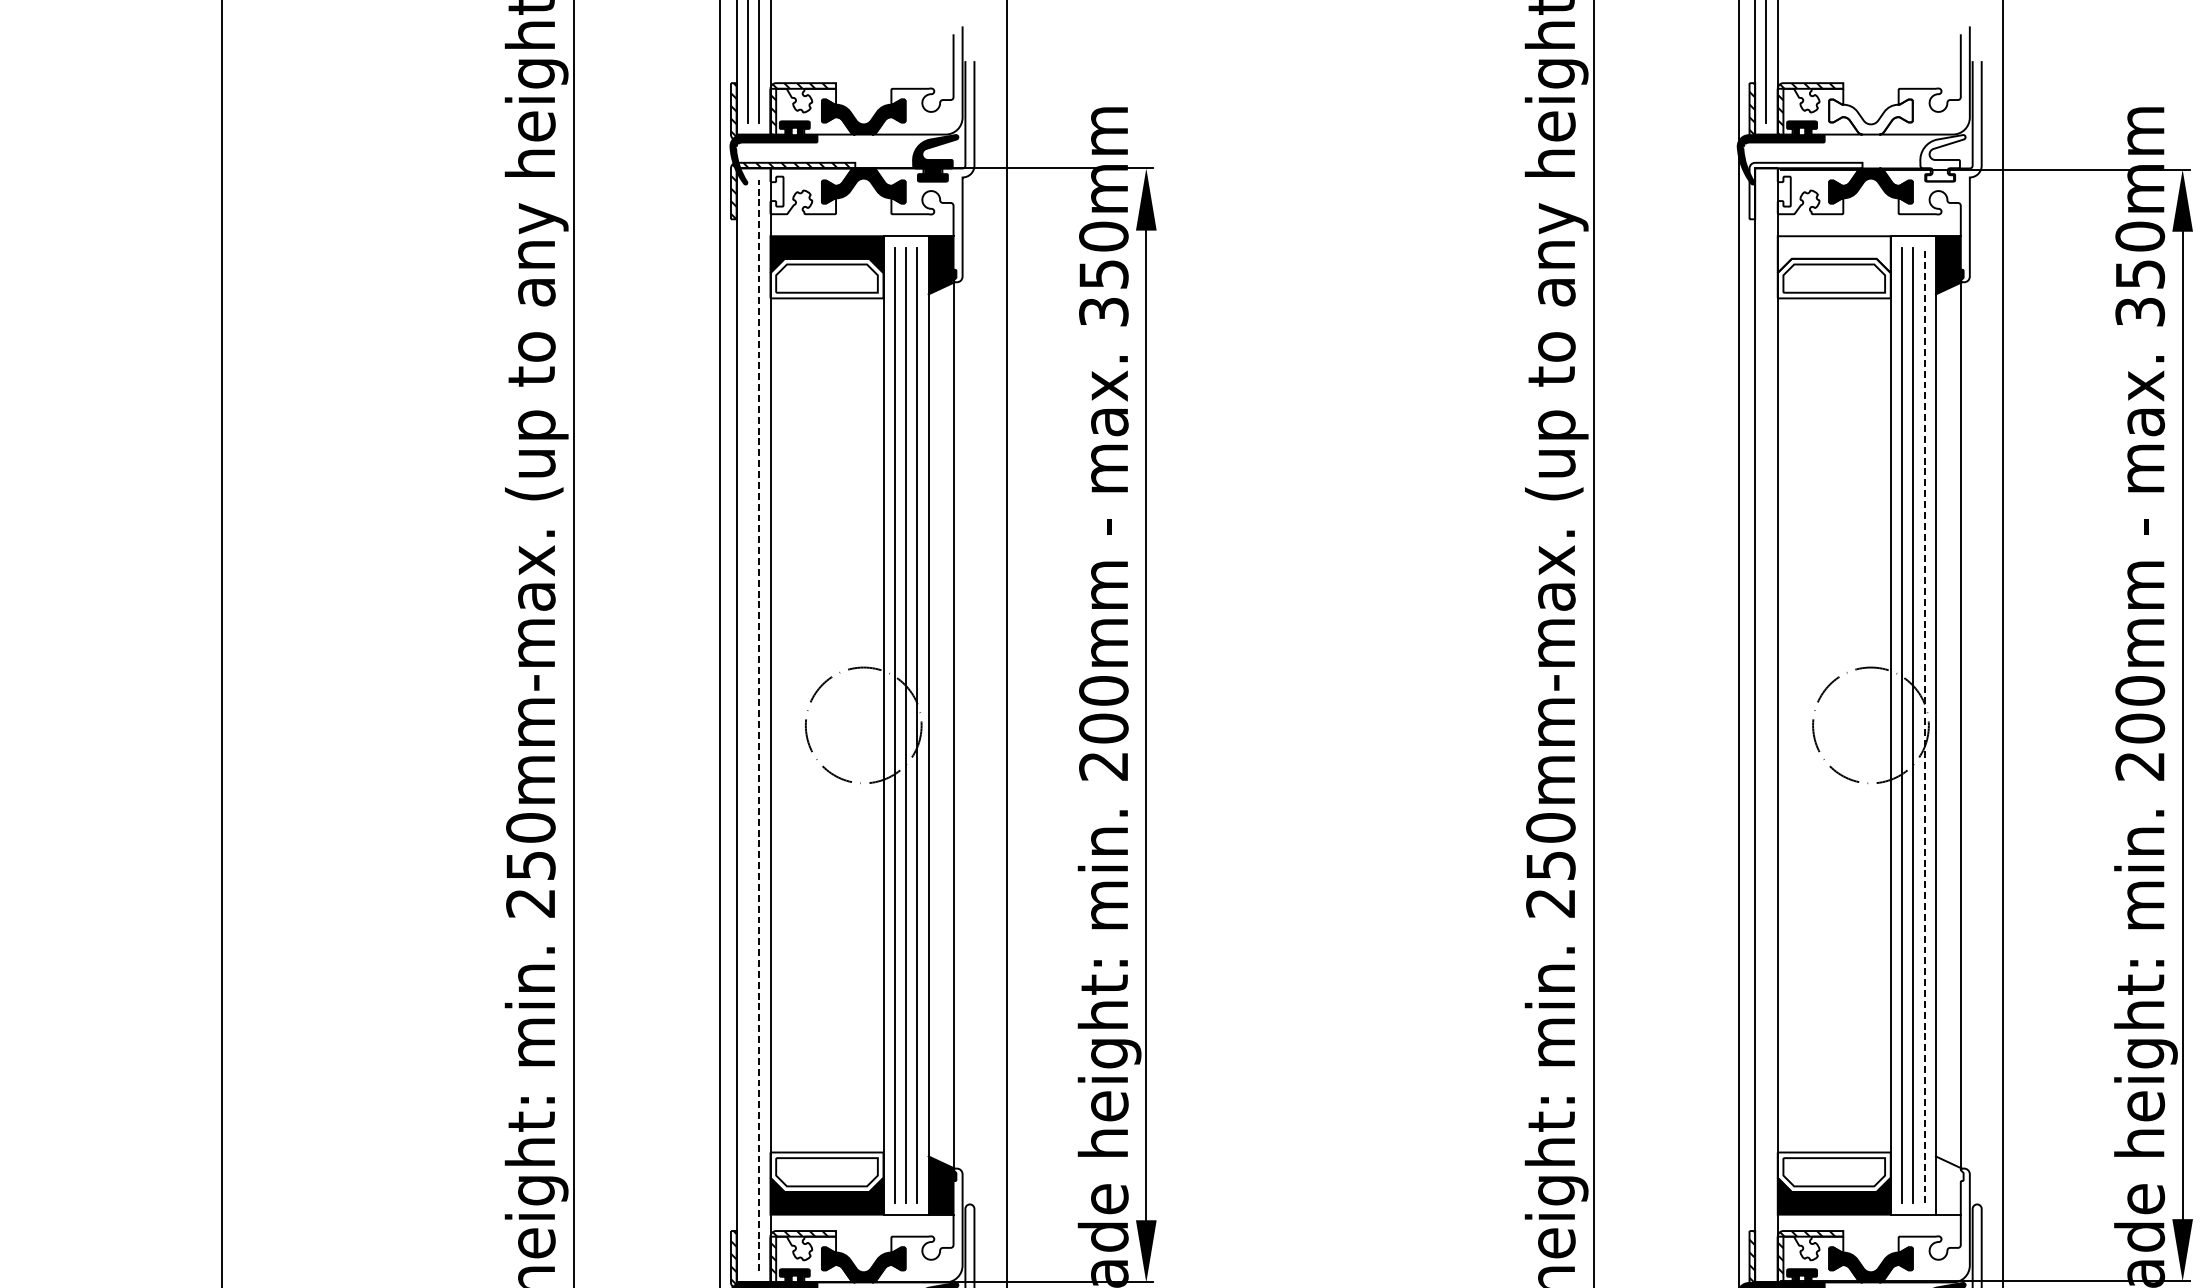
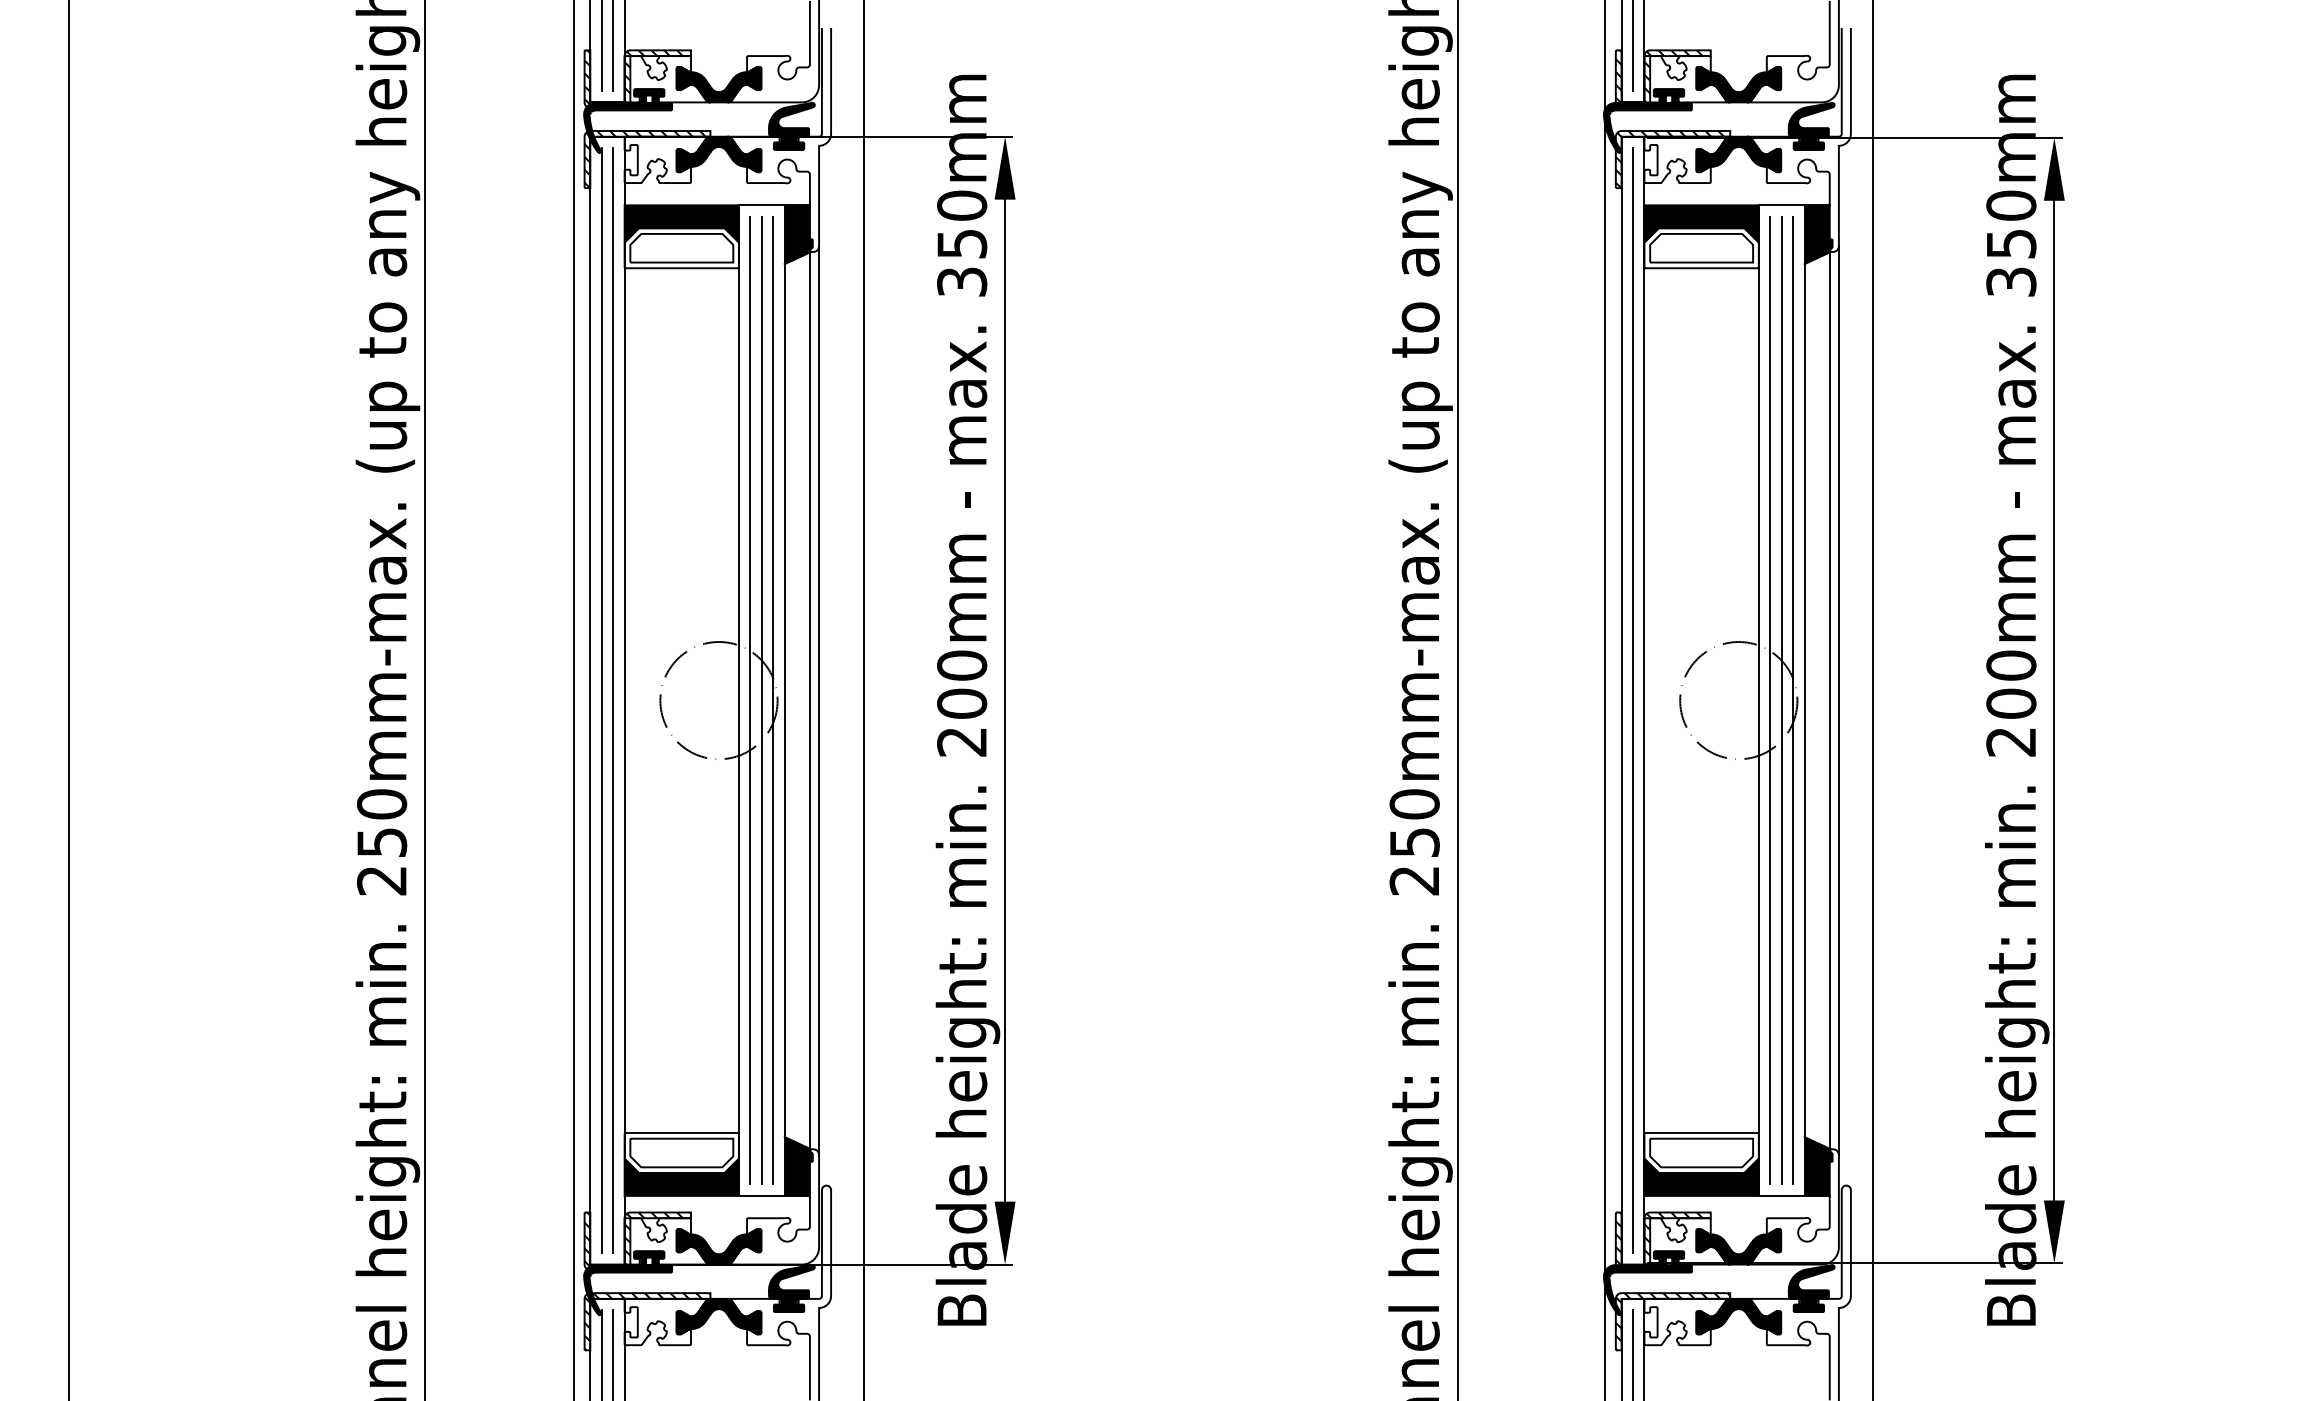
fill: (1870, 116) -> (1738, 84), added
fill: (1942, 157) -> (1811, 125), added
hatch: (1802, 190) -> (1669, 159), added
fill: (1834, 254) -> (1701, 223), added
line: (747, 725) -> (601, 700), added
line: (759, 725) -> (613, 700), dashed -> solid
line: (962, 725) -> (819, 700), added
line: (1766, 725) -> (1633, 700), added
line: (1925, 725) -> (1793, 700), dashed -> solid
line: (1969, 725) -> (1838, 700), added
fill: (1949, 1185) -> (1818, 1166), added

